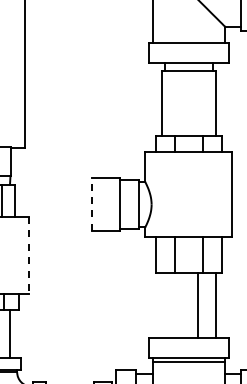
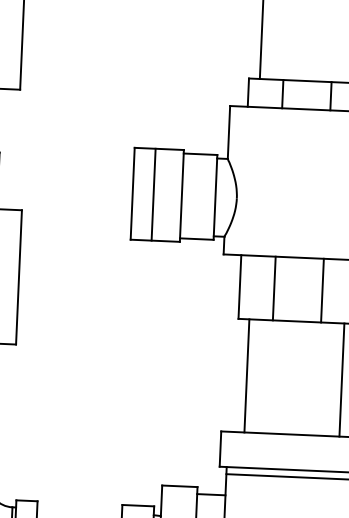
line: (92, 204) -> (133, 193), dashed -> solid
line: (104, 204) -> (154, 194), added
line: (29, 255) -> (19, 277), dashed -> solid
line: (197, 305) -> (246, 375), moved

